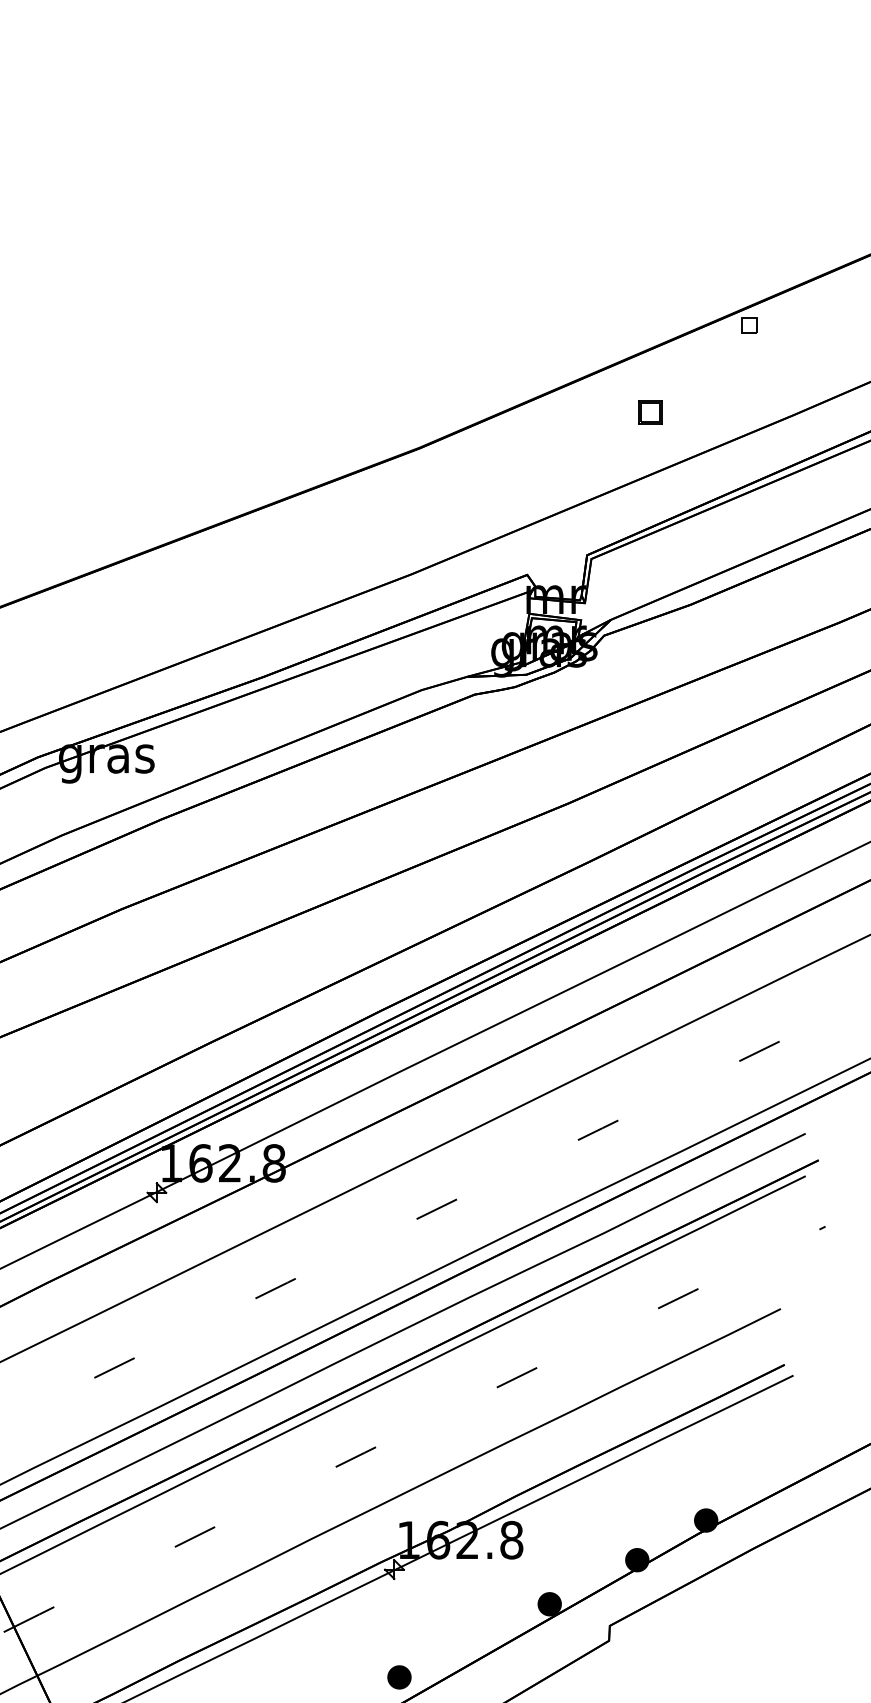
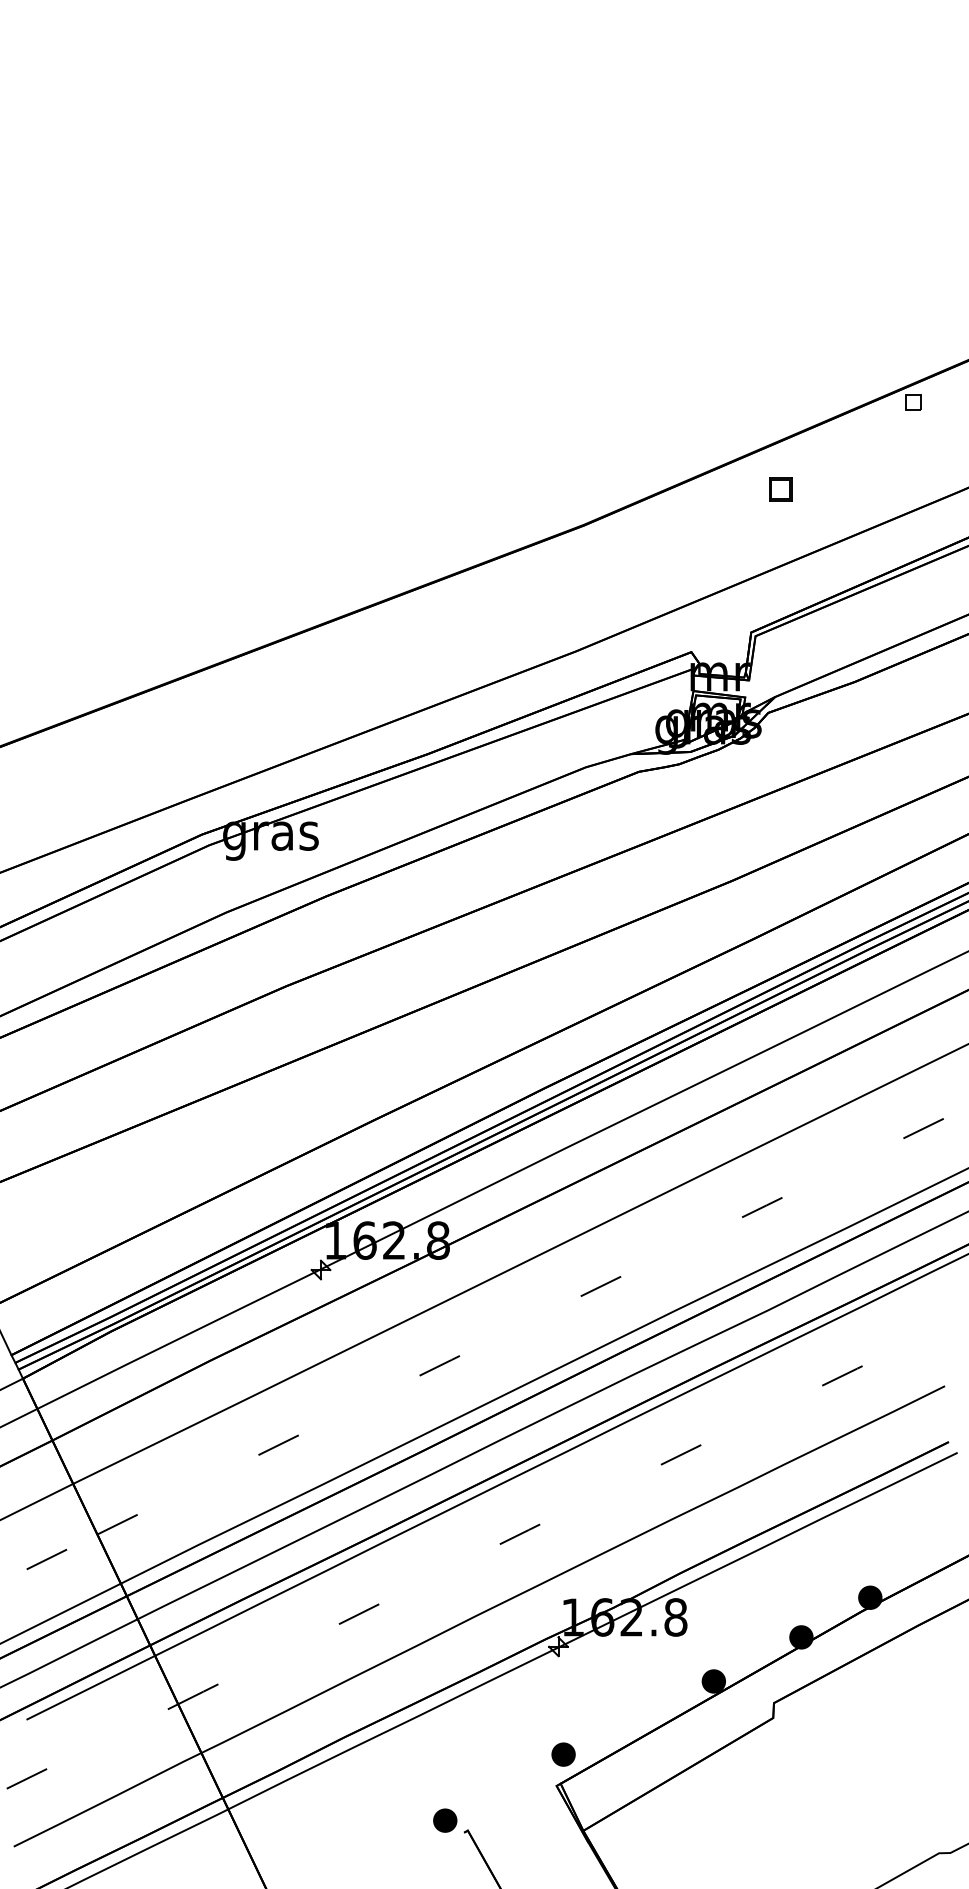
part: (650, 412) -> (780, 489), moved

